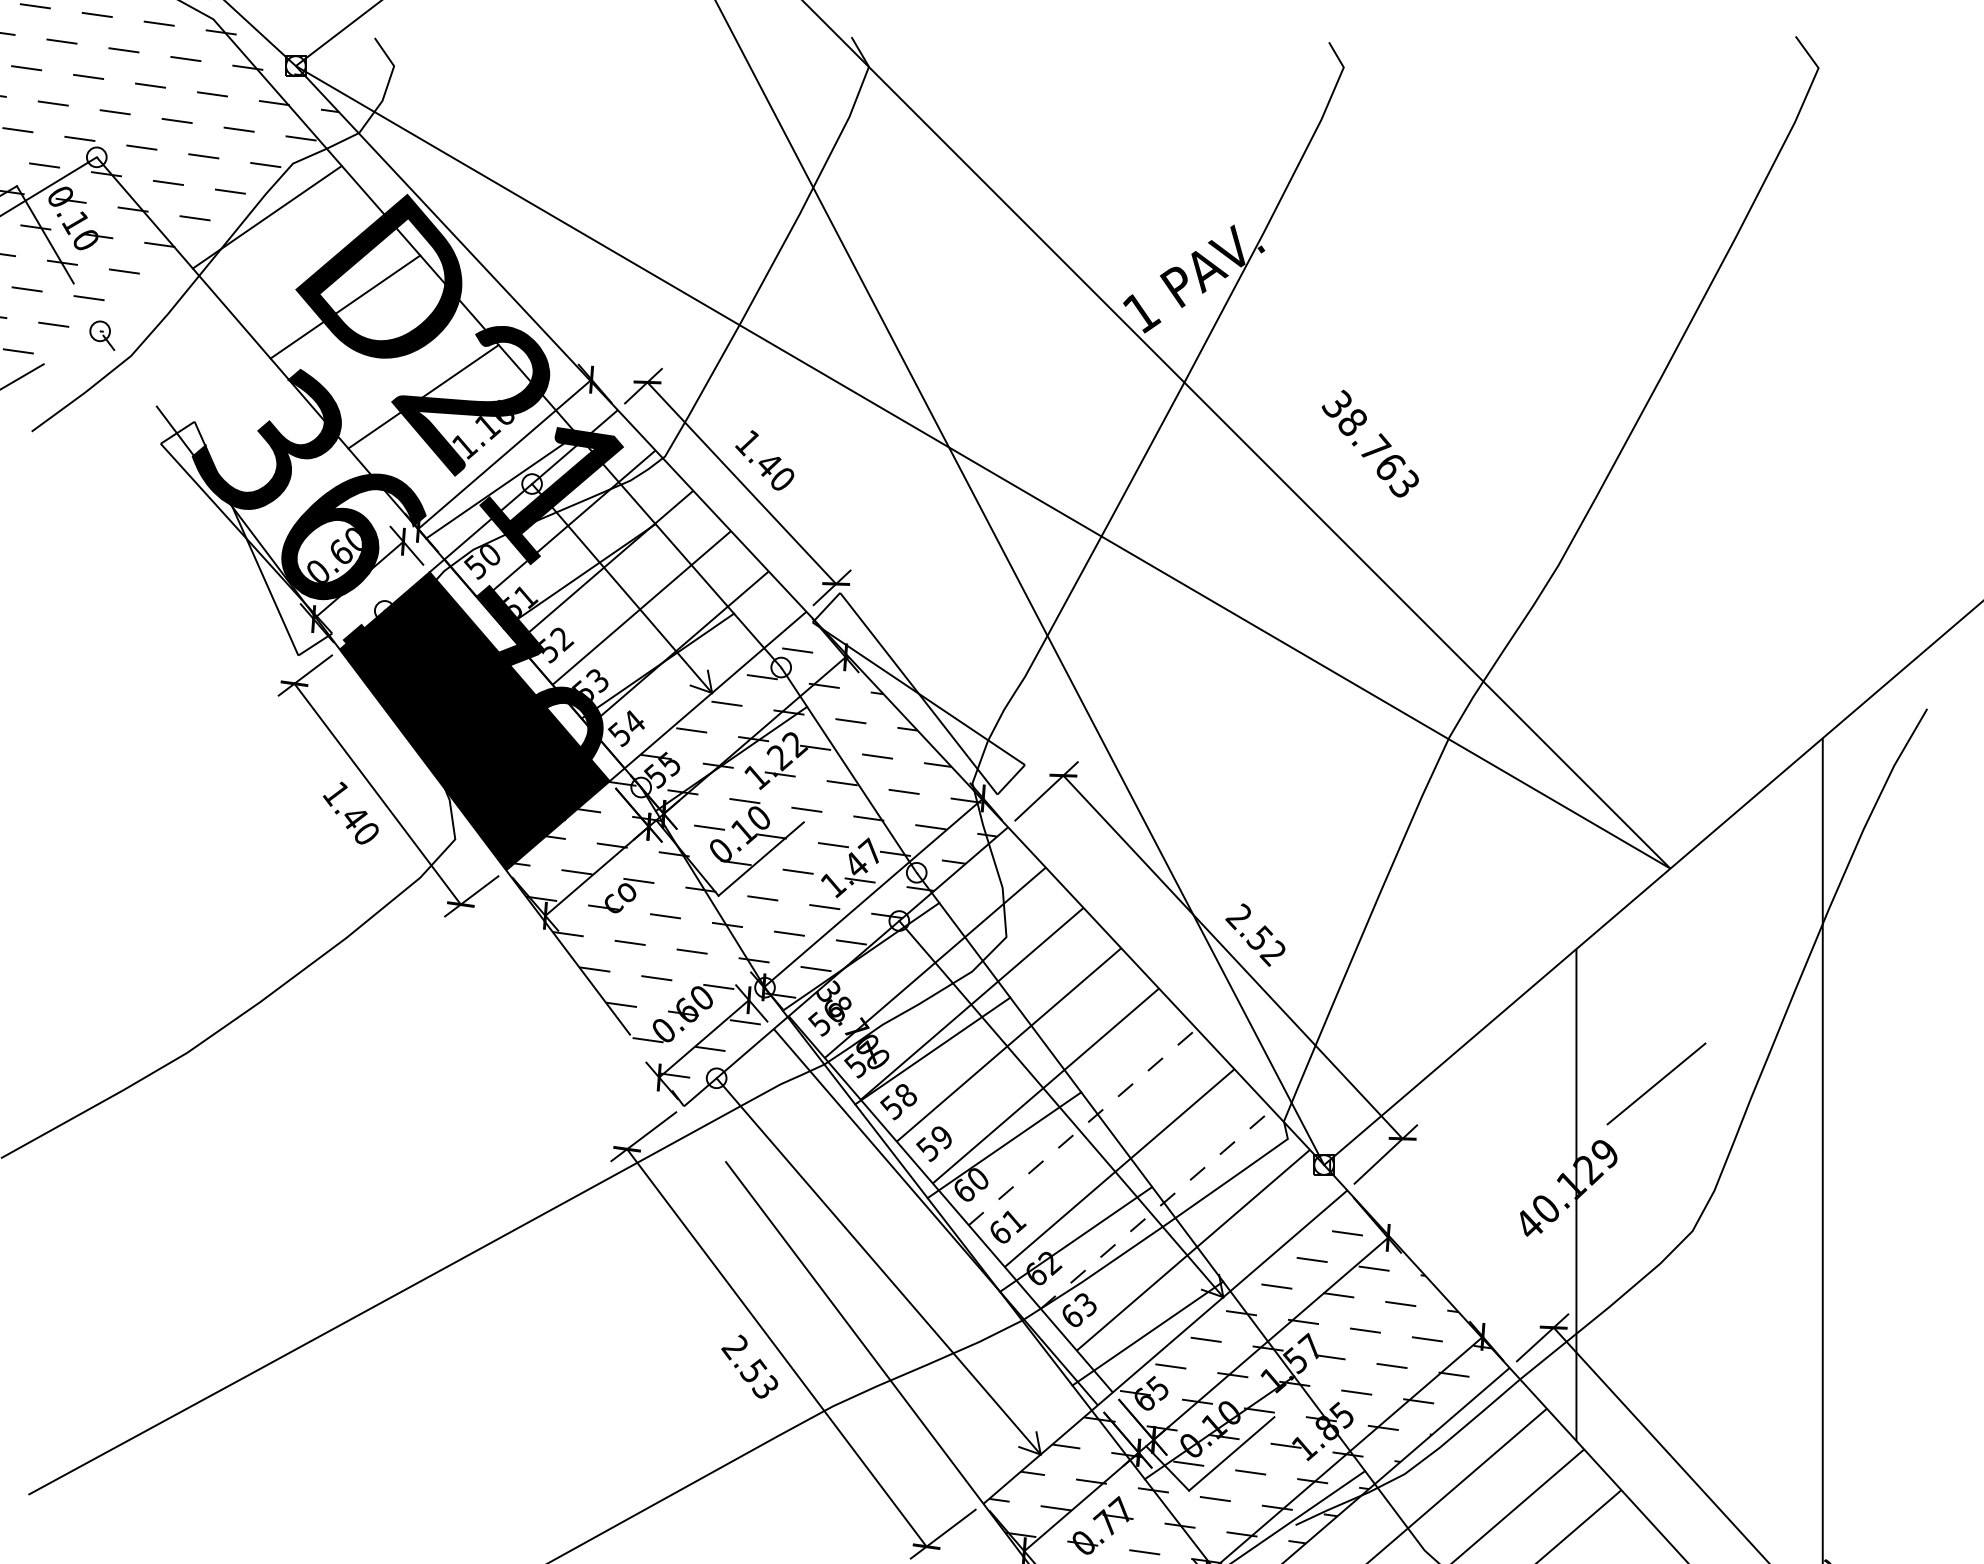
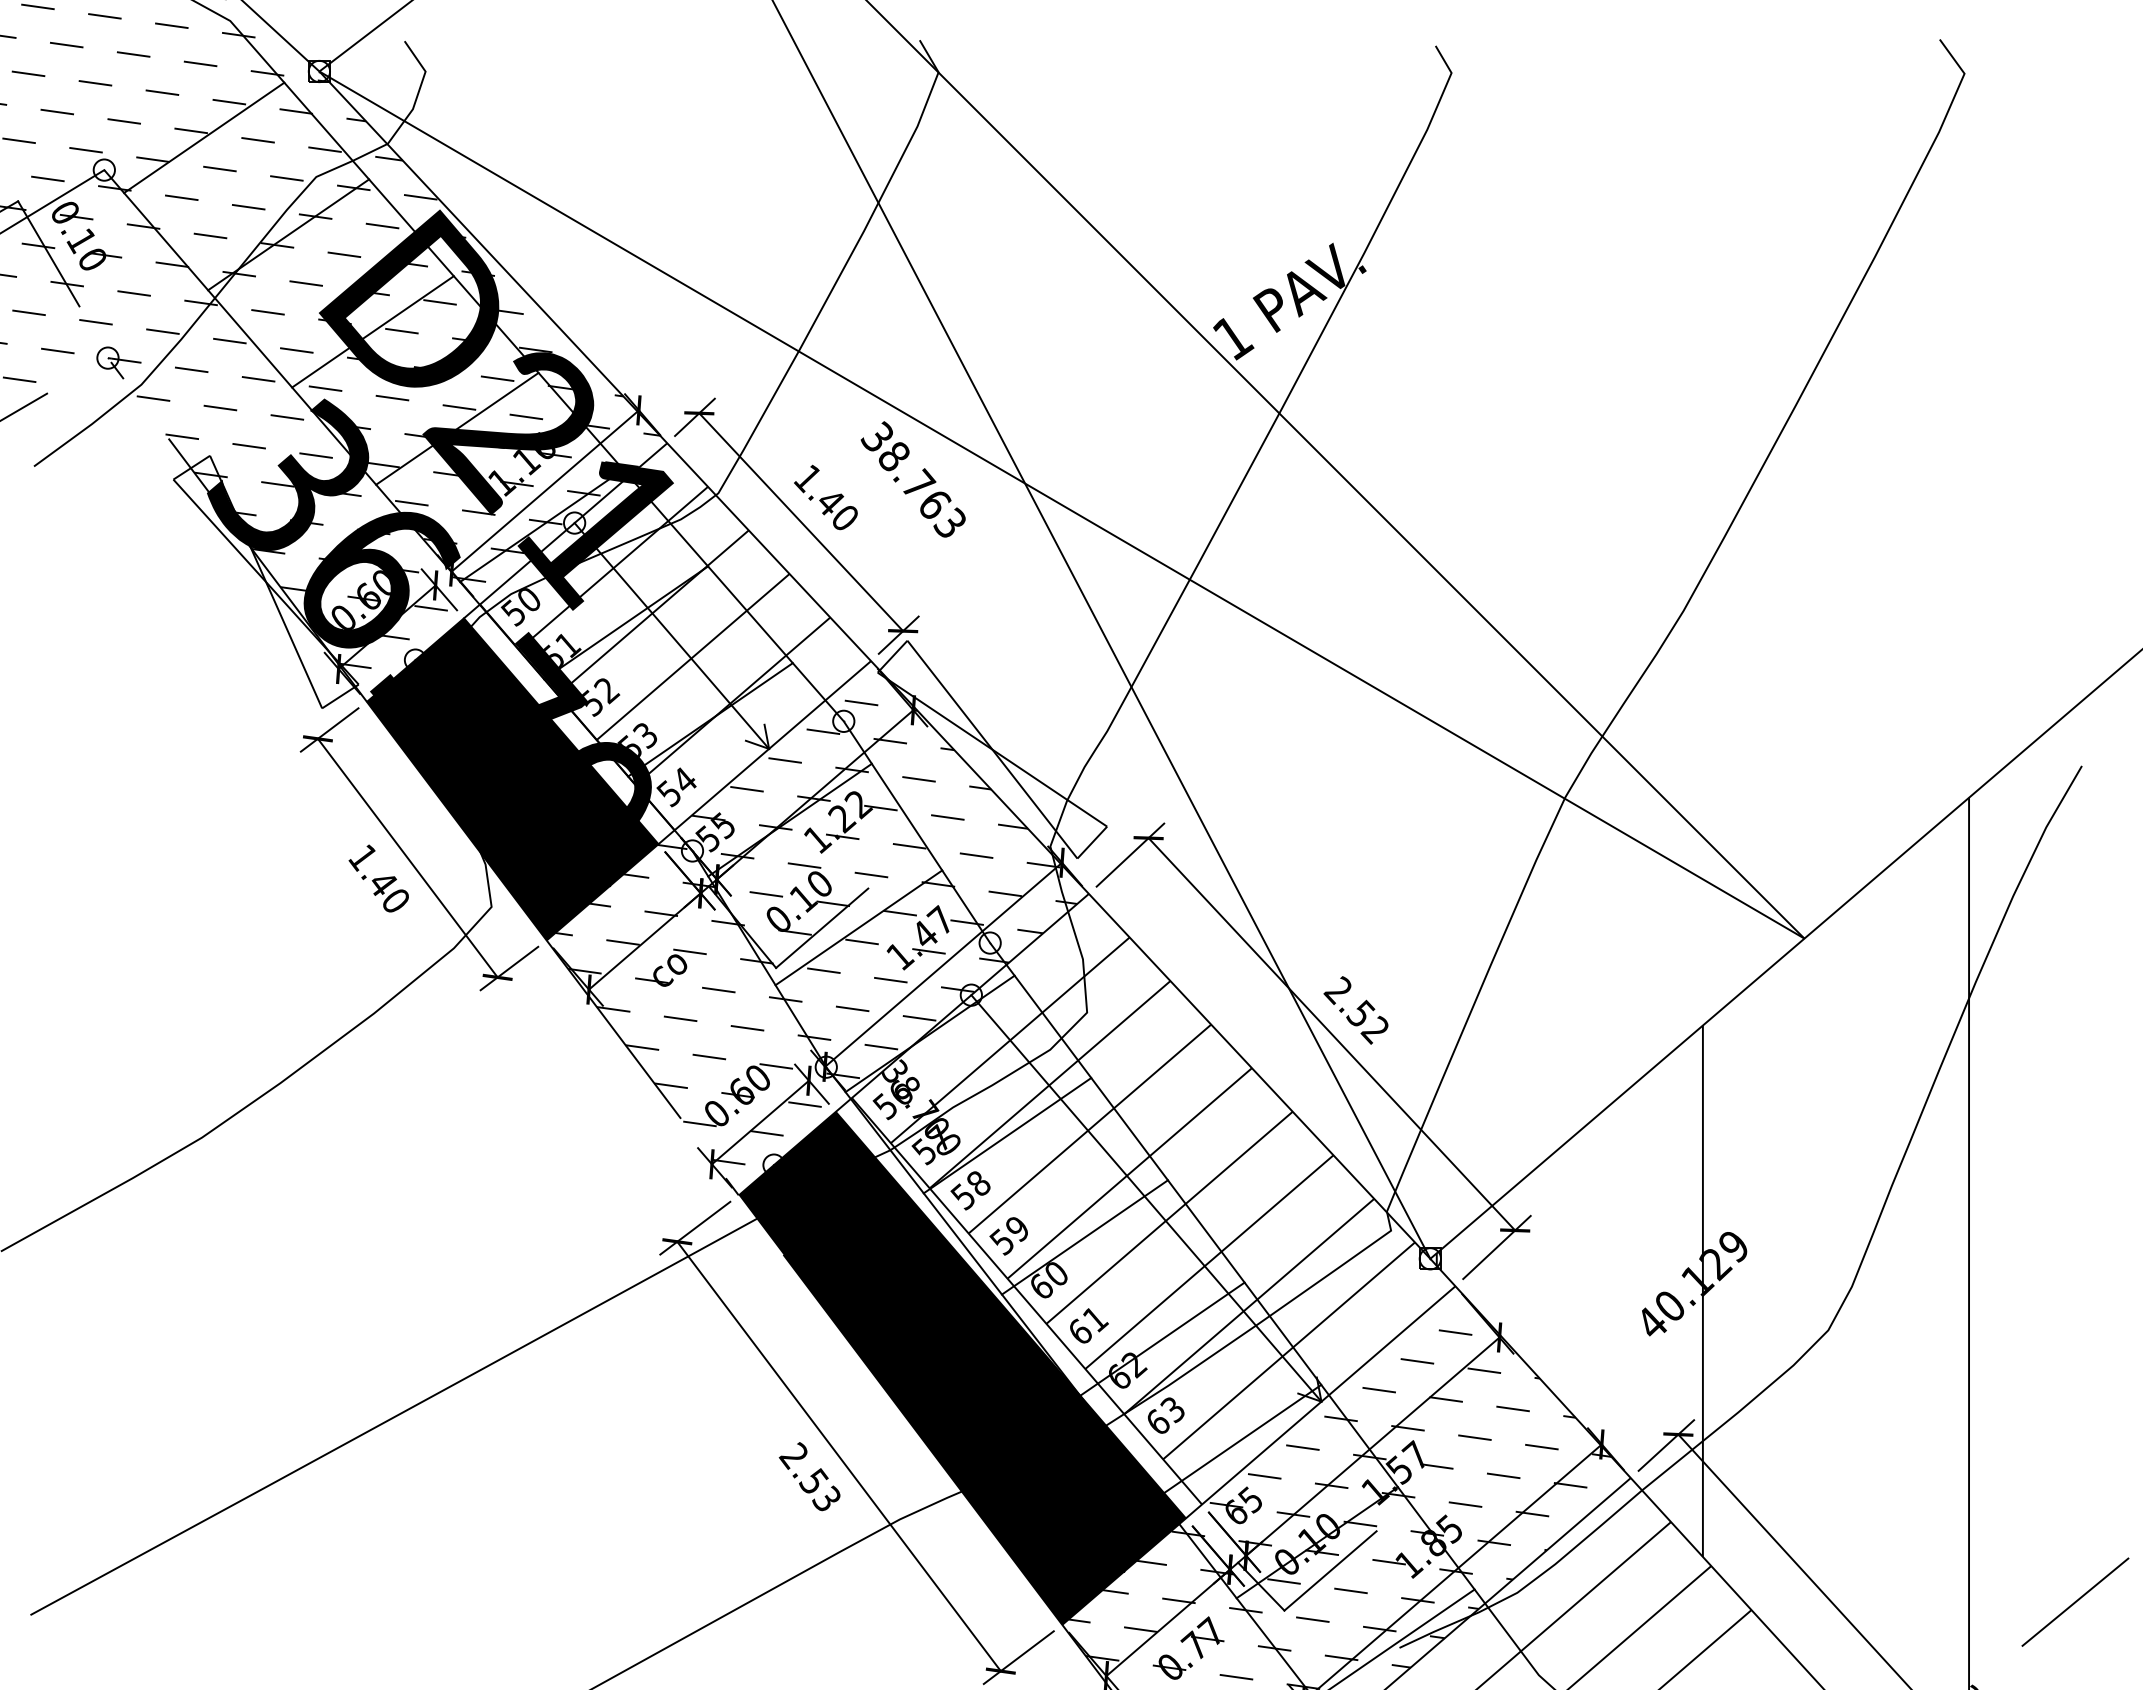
line: (189, 127) -> (204, 137), added
hatch: (357, 396) -> (385, 428), added
text: (1369, 443) -> (912, 479), moved
line: (794, 858) -> (858, 927), added
line: (1656, 1083) -> (2075, 1601), moved
line: (1082, 1126) -> (1169, 1217), dashed -> solid
line: (1156, 1209) -> (1249, 1306), dashed -> solid
fill: (890, 1265) -> (961, 1367), added

